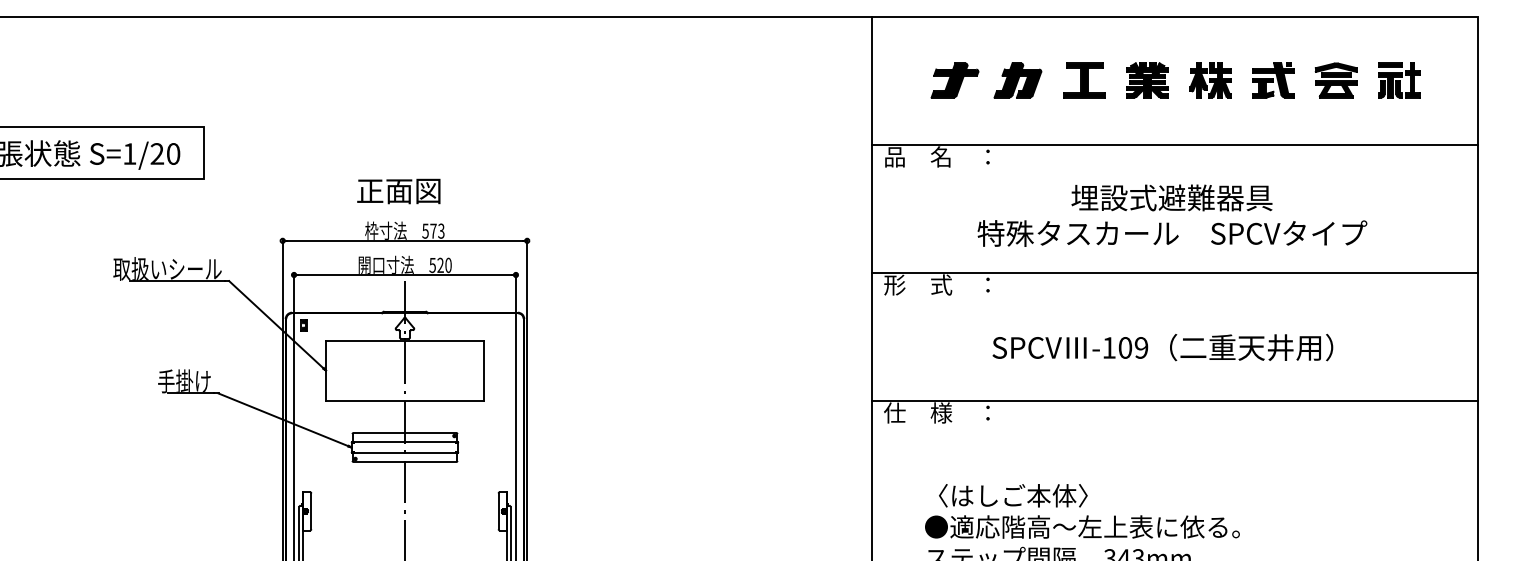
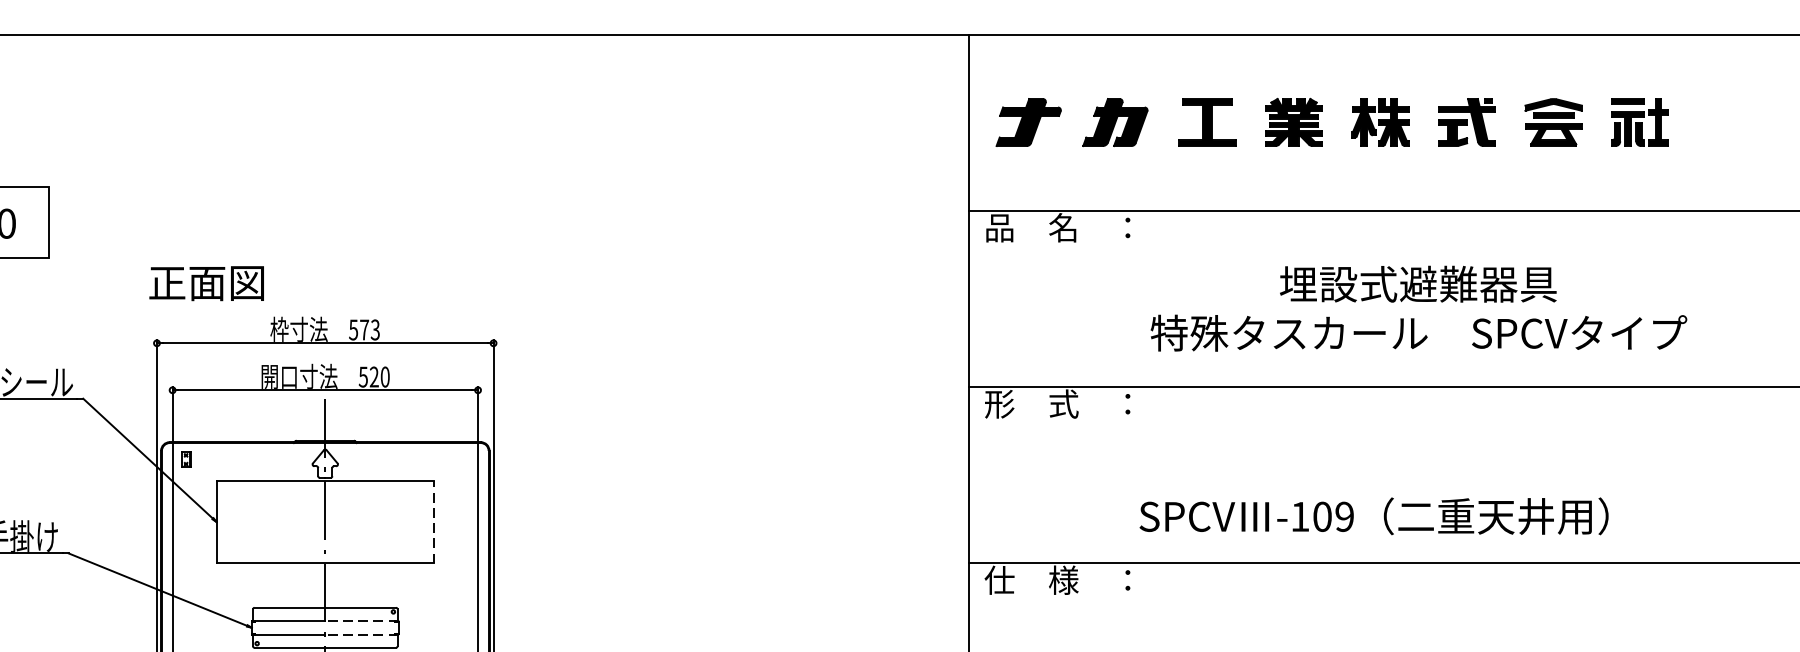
part: (1168, 86) -> (1322, 130), moved
text: (398, 191) -> (206, 283), moved
text: (1172, 215) -> (1419, 308), moved
text: (1162, 347) -> (1373, 516), moved
line: (483, 370) -> (433, 521), solid -> dashed
line: (430, 442) -> (360, 620), solid -> dashed
line: (430, 452) -> (360, 634), solid -> dashed

